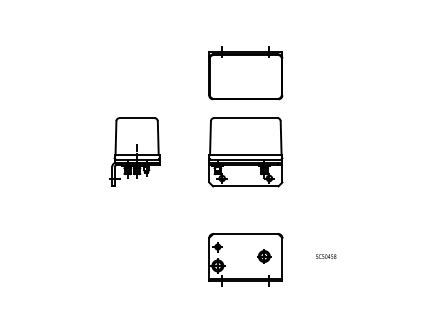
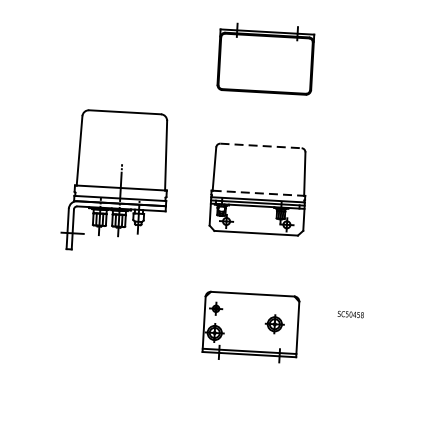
part: (245, 73) -> (265, 59), moved
line: (245, 118) -> (260, 146), solid -> dashed
part: (134, 151) -> (116, 180), size x1.6
line: (245, 155) -> (257, 193), solid -> dashed
text: (326, 256) -> (351, 314), moved

